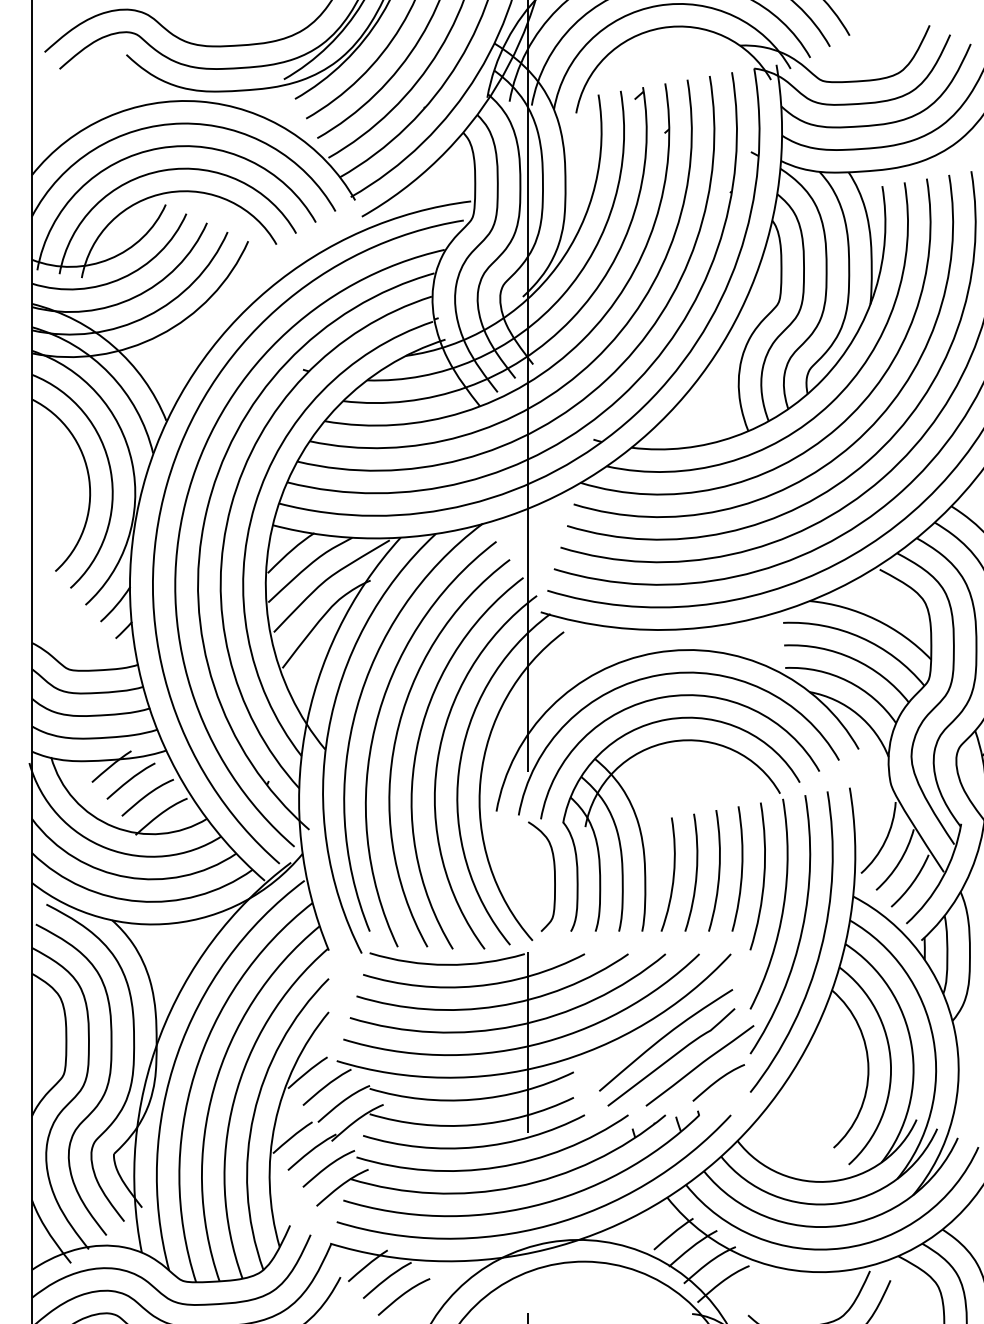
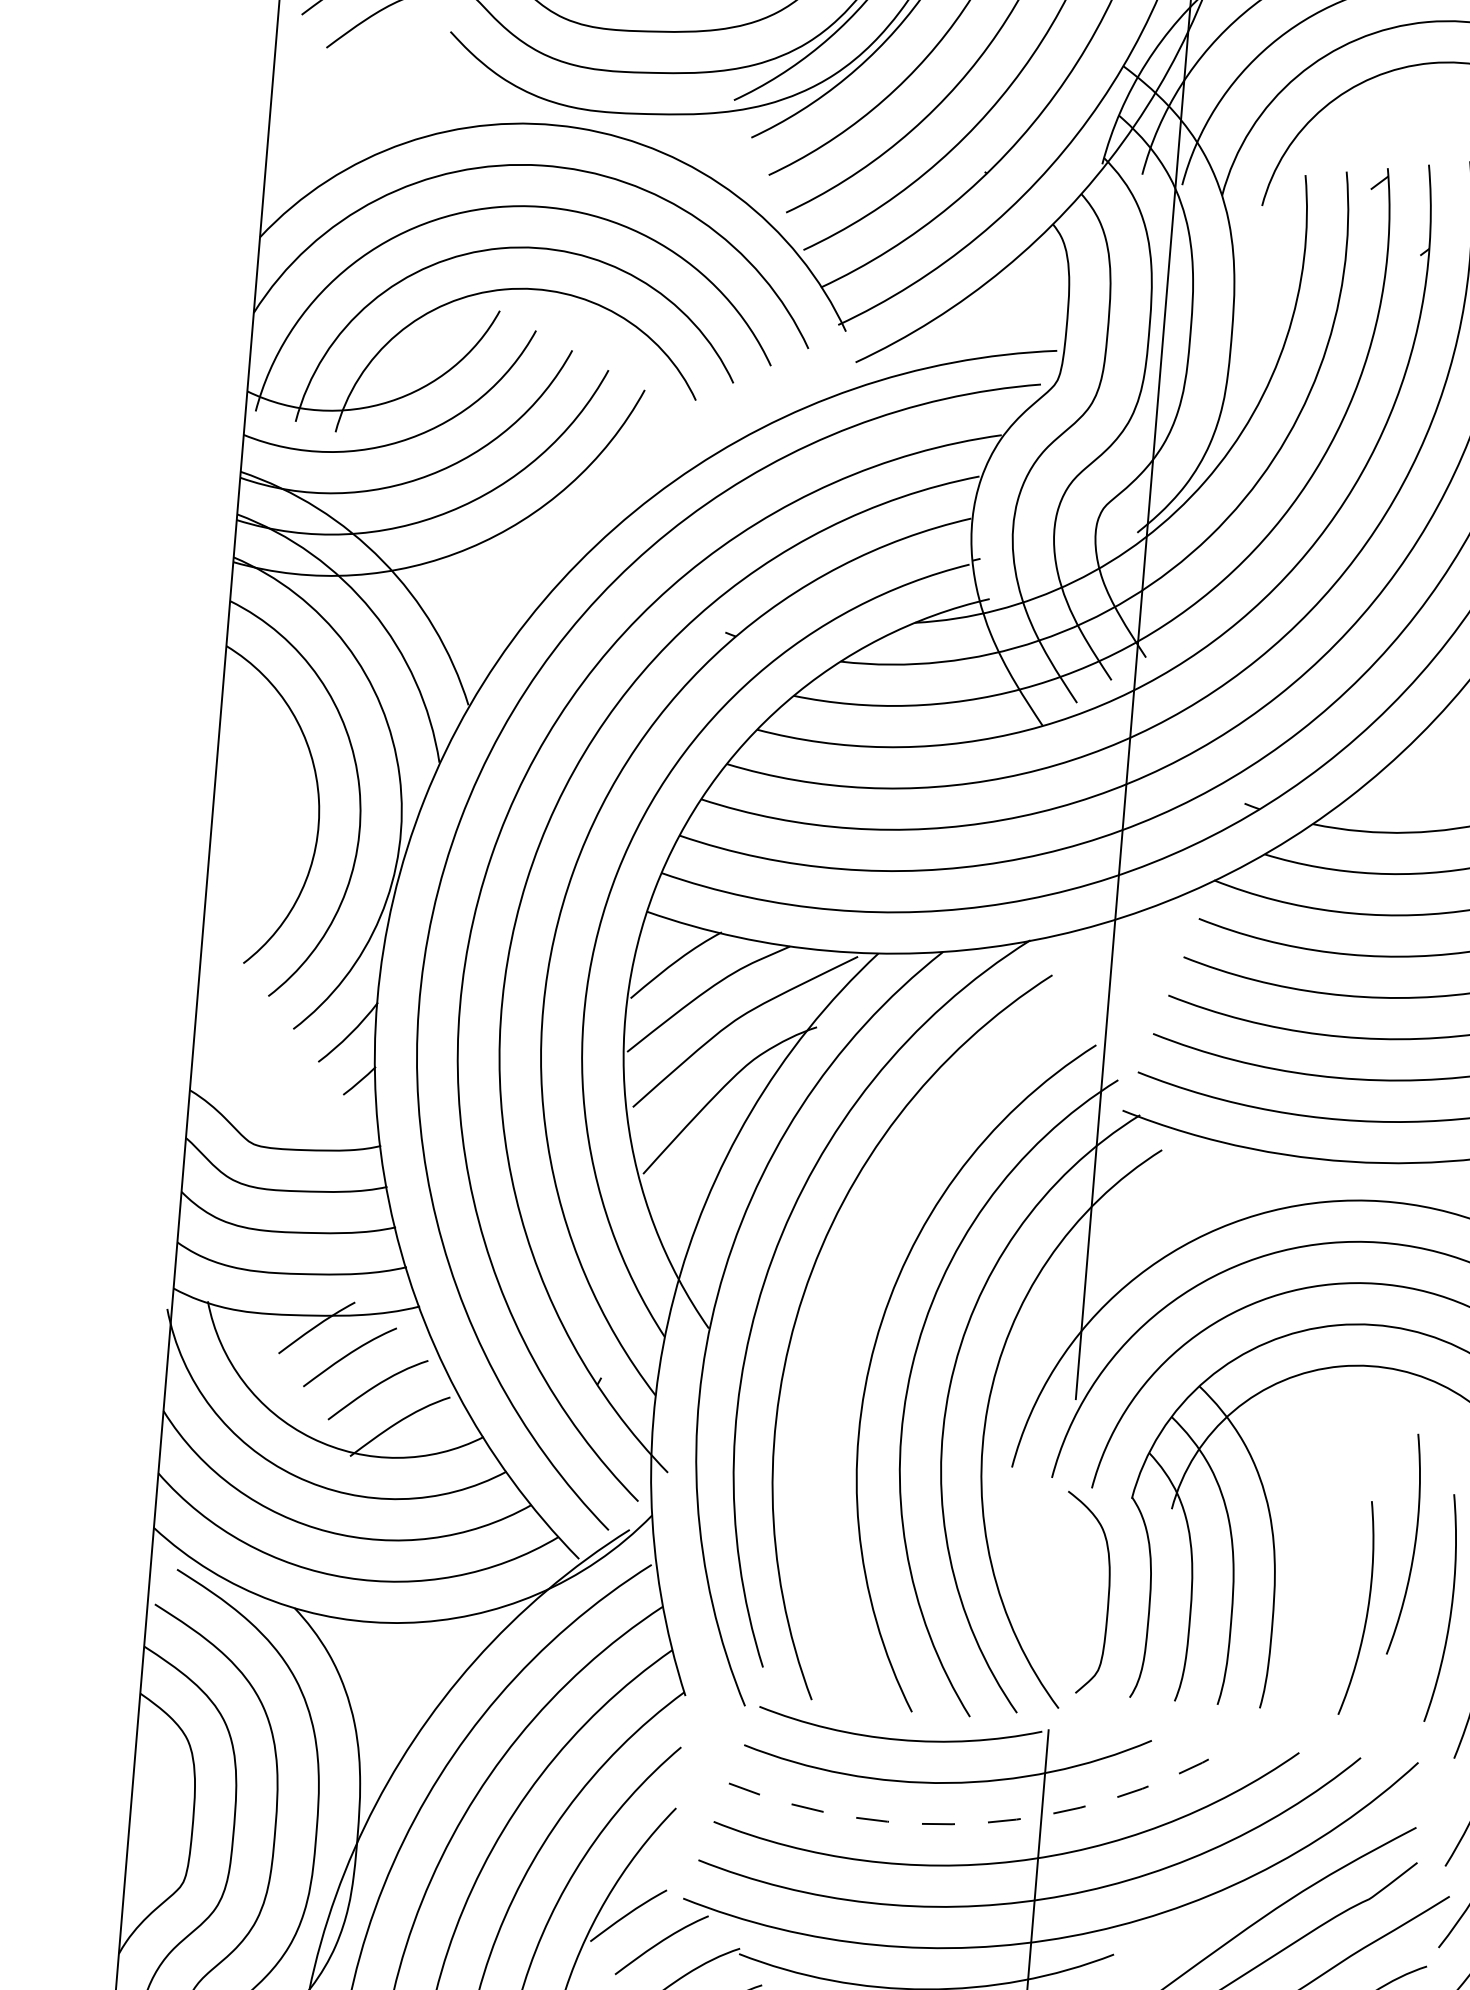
arc: (396, 741) -> (840, 1324), removed
arc: (718, 870) -> (1413, 1544), moved
arc: (672, 875) -> (1323, 1610), removed
arc: (497, 1006) -> (984, 1823), solid -> dashed

